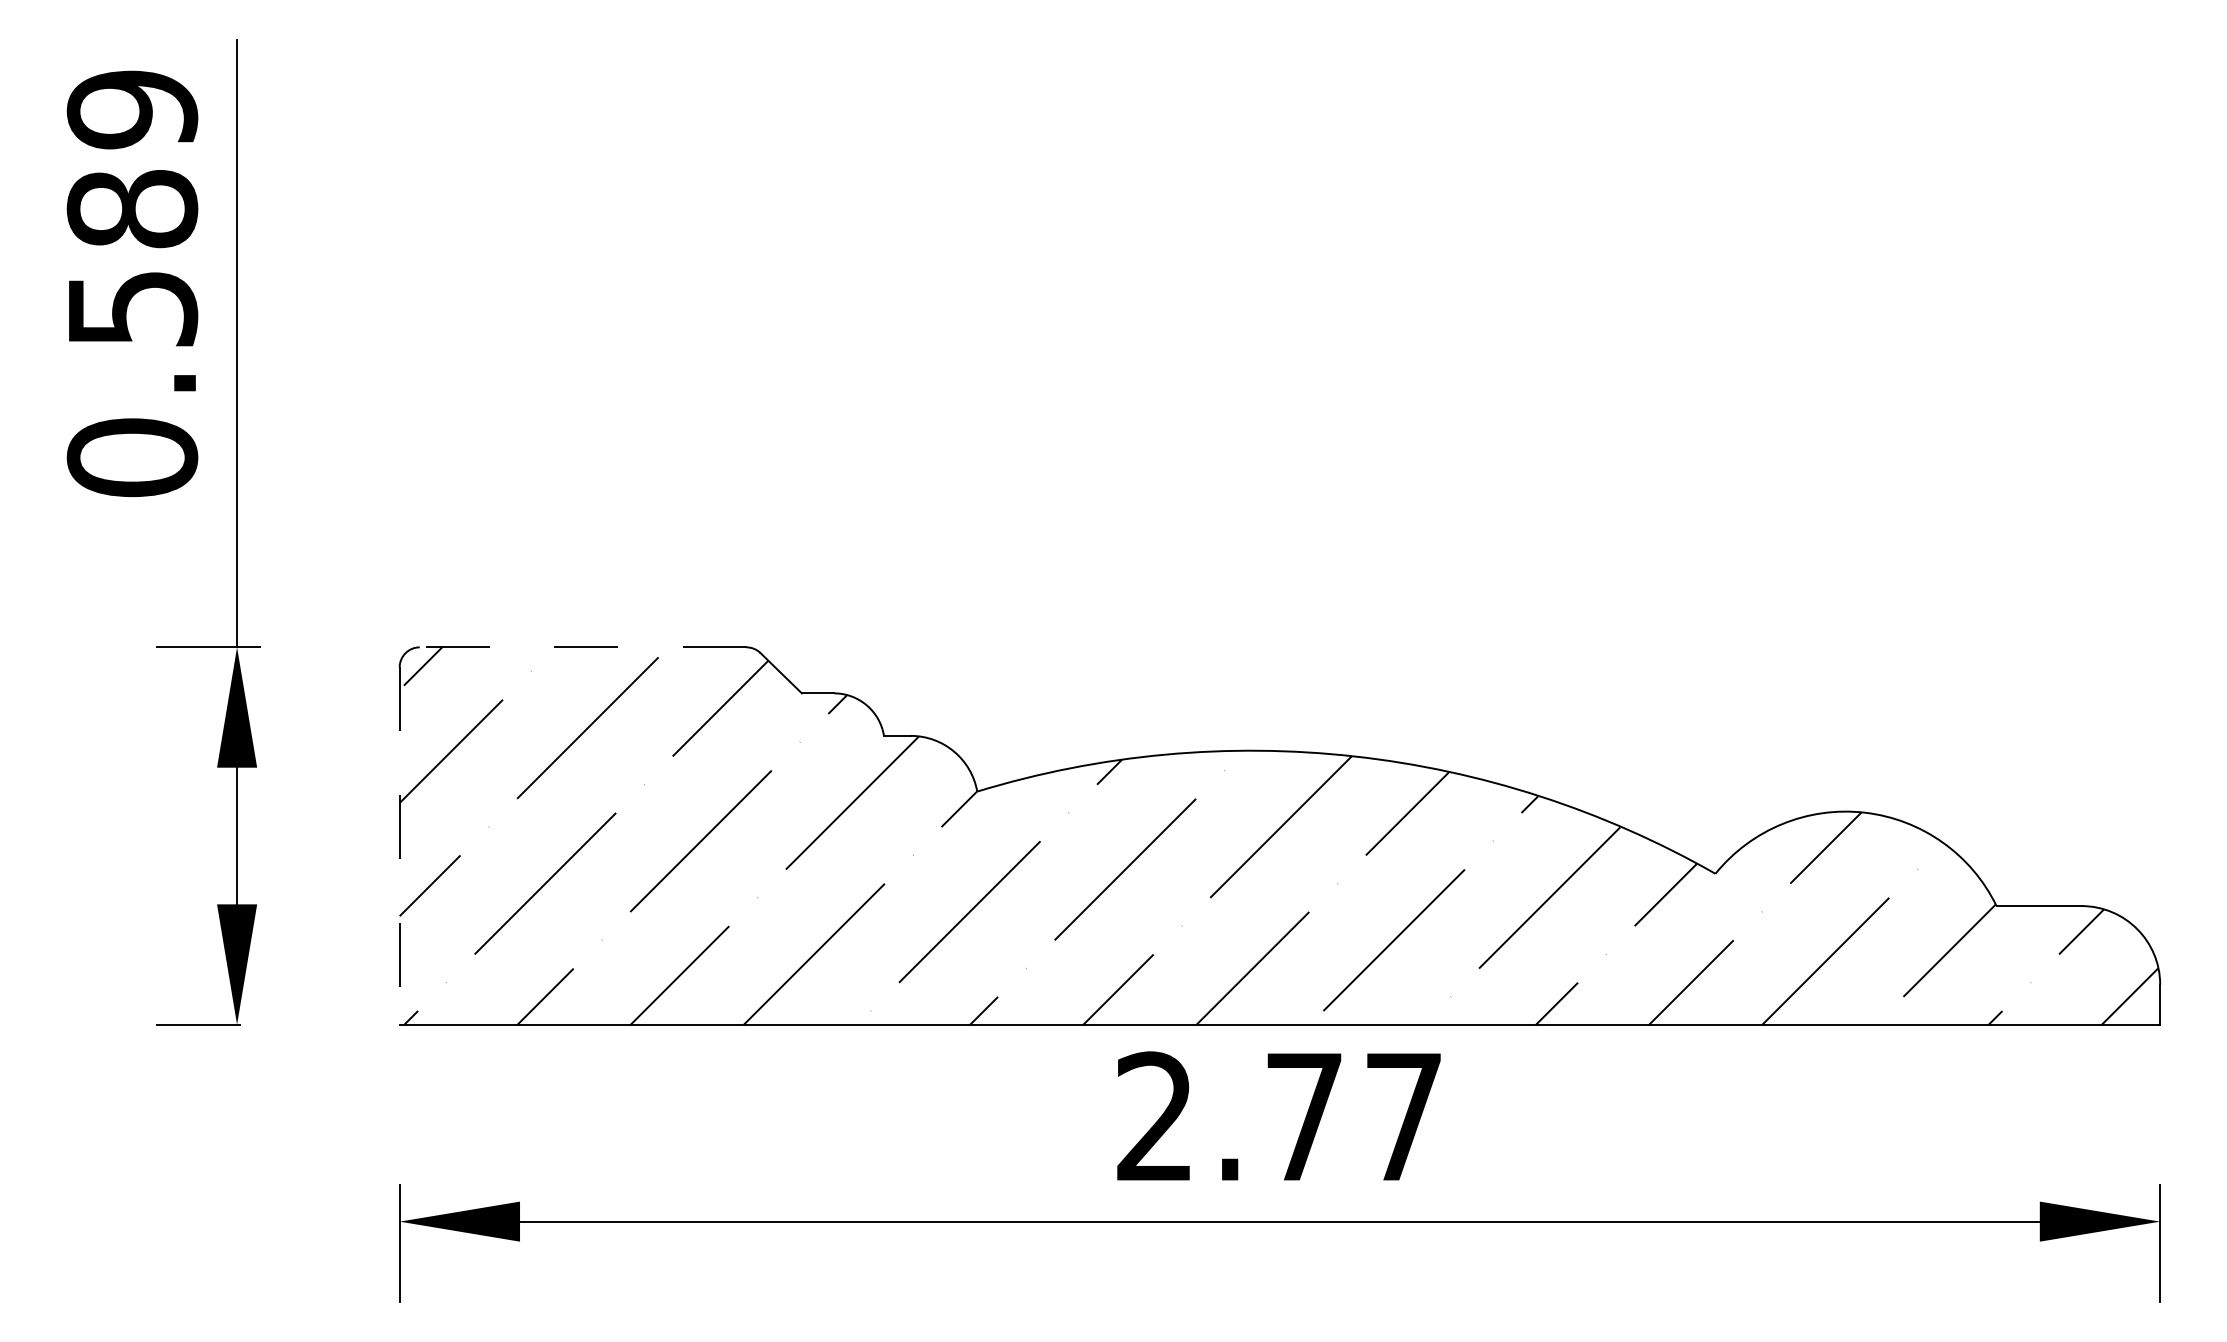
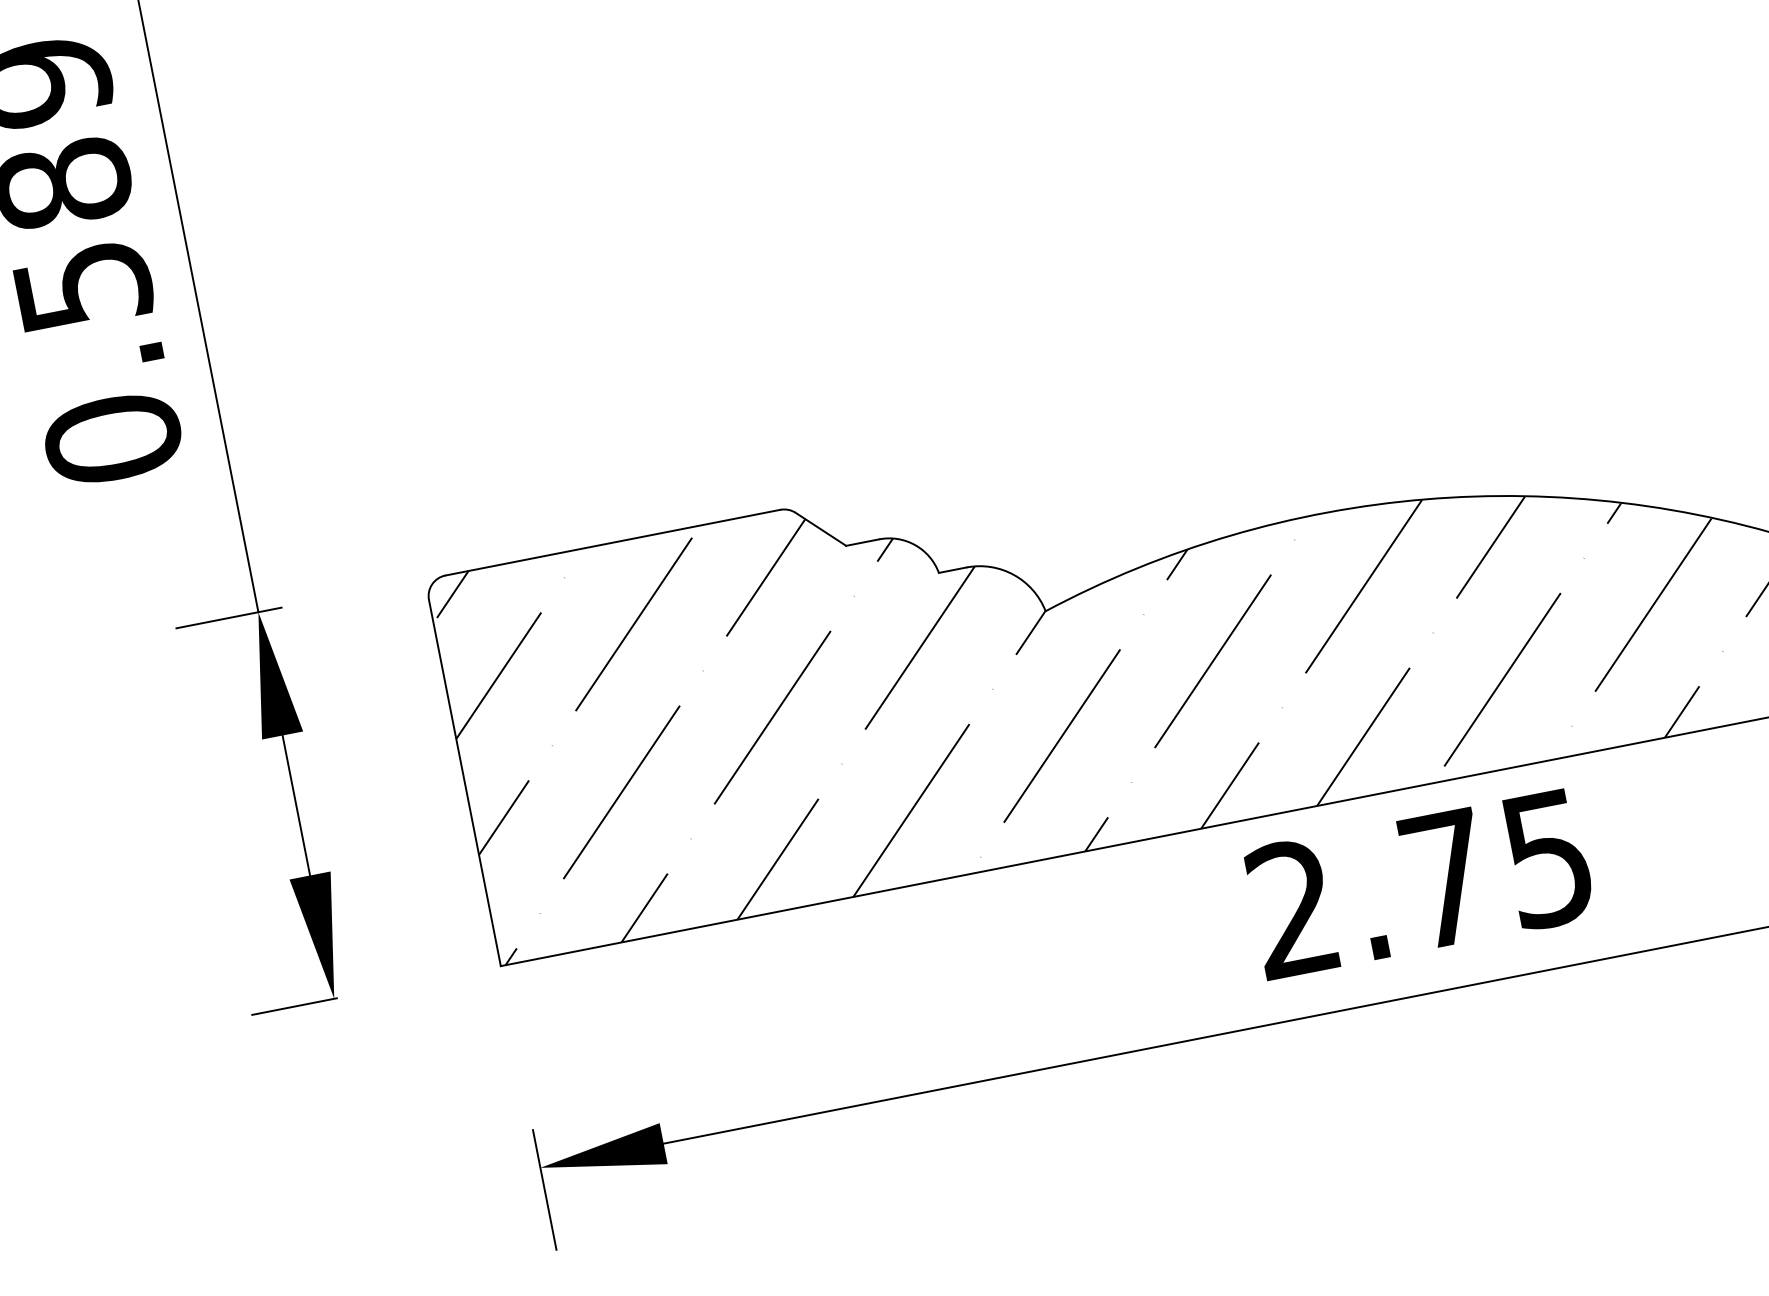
line: (582, 647) -> (612, 542), dashed -> solid
line: (399, 846) -> (464, 783), dashed -> solid
text: (1403, 1117) -> (1547, 859), 2.77 -> 2.75

